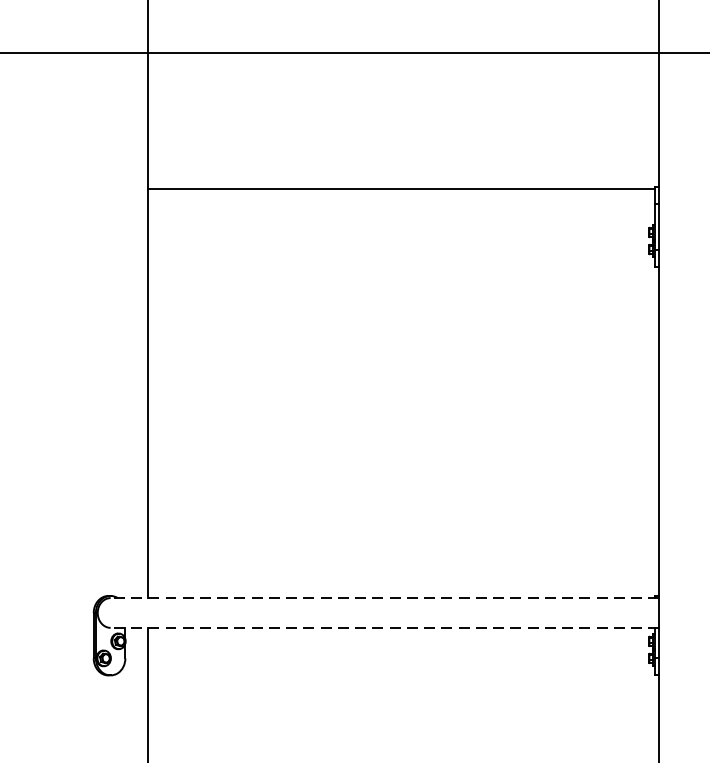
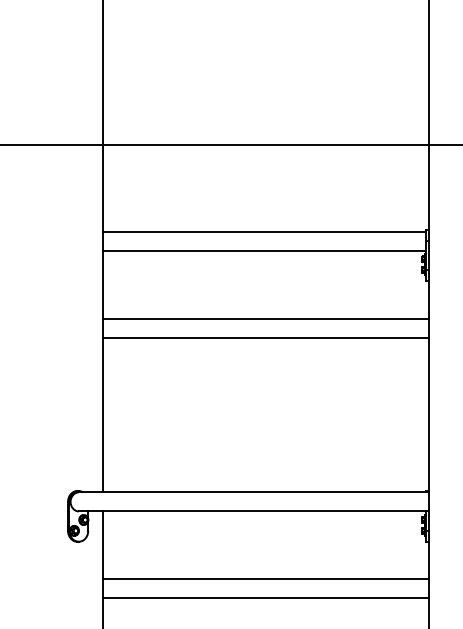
line: (401, 218) -> (264, 250), added
line: (403, 325) -> (265, 318), added
line: (403, 355) -> (265, 337), added
line: (384, 598) -> (253, 492), dashed -> solid
line: (384, 628) -> (253, 511), dashed -> solid
line: (403, 734) -> (265, 579), added

